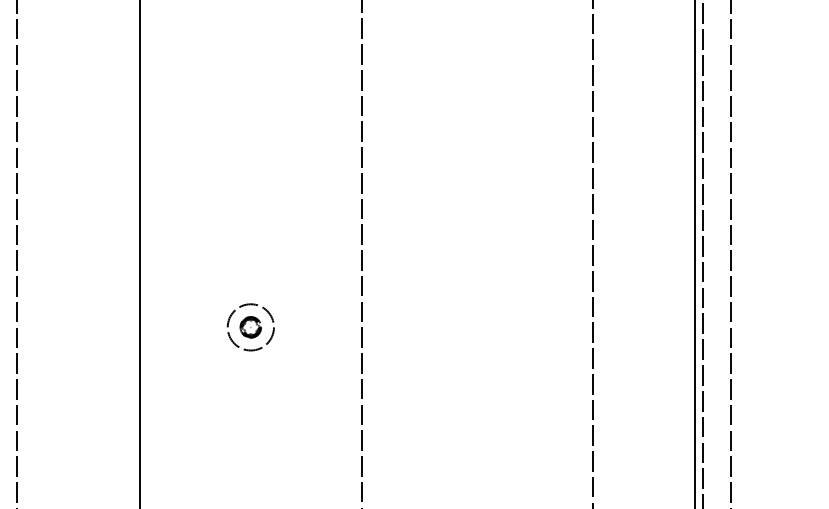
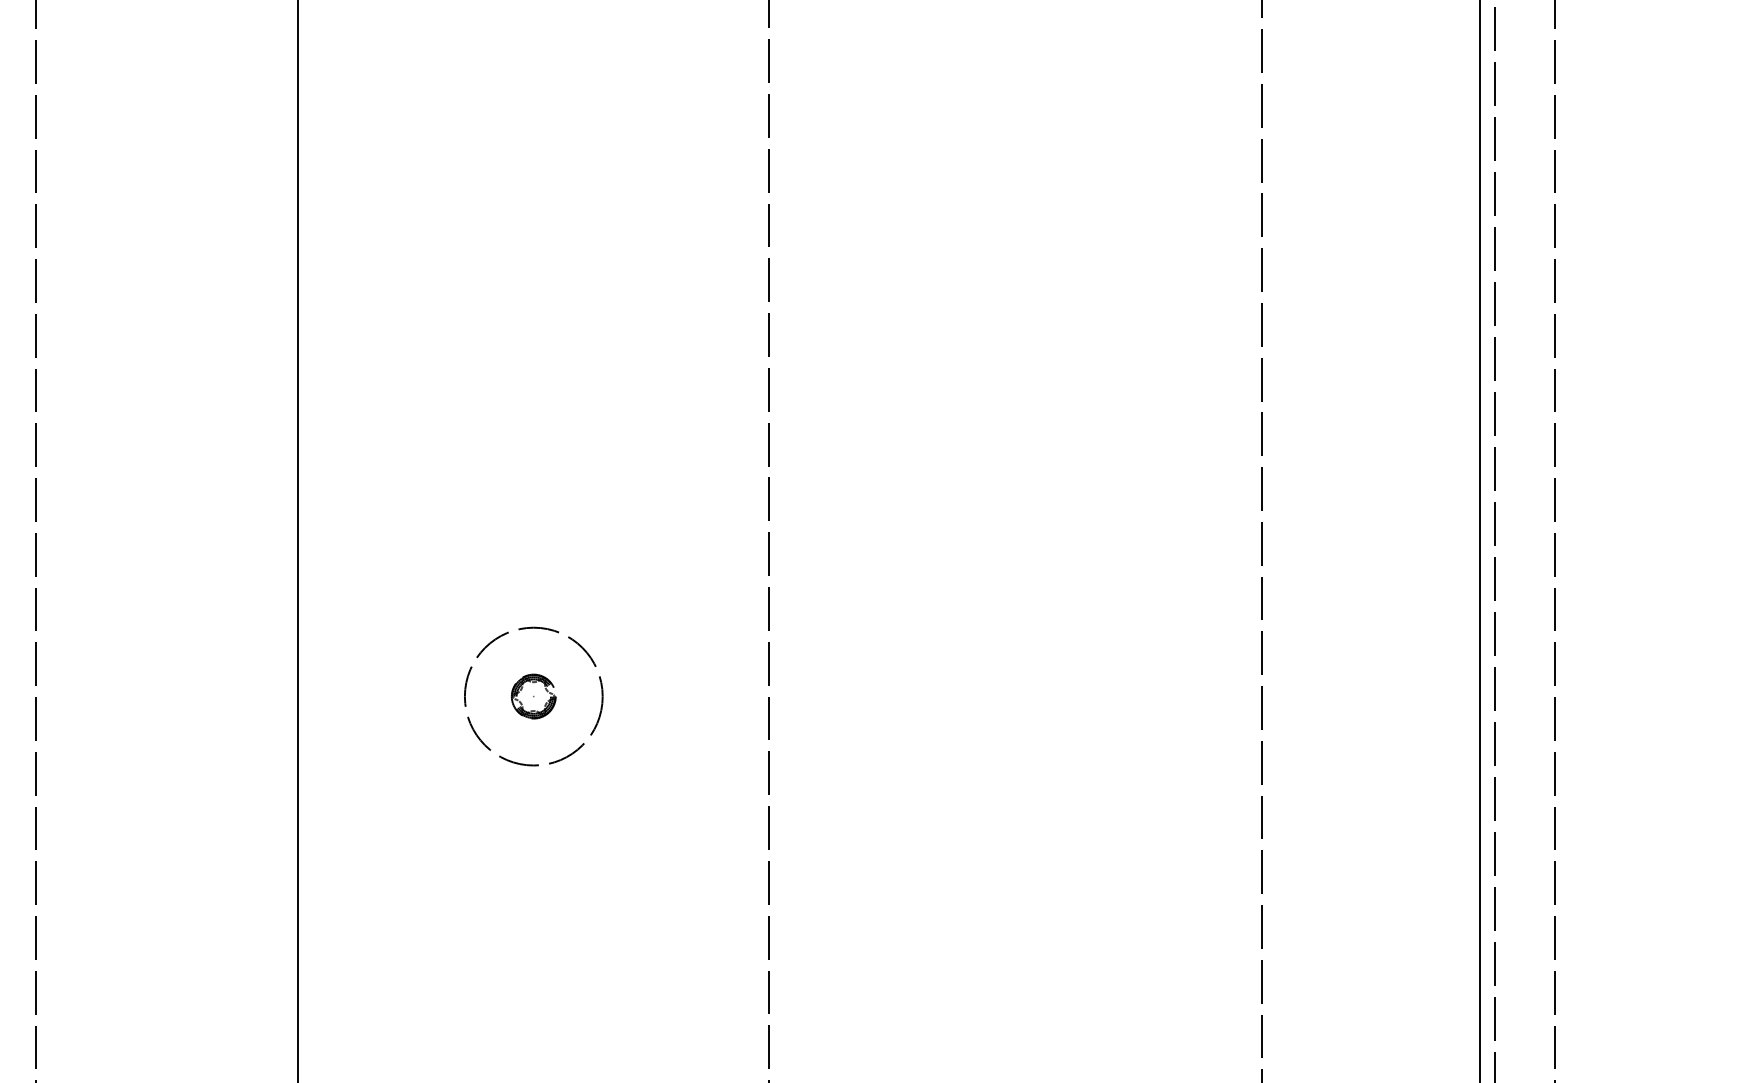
circle: (250, 327) -> (533, 696), size x1.4

